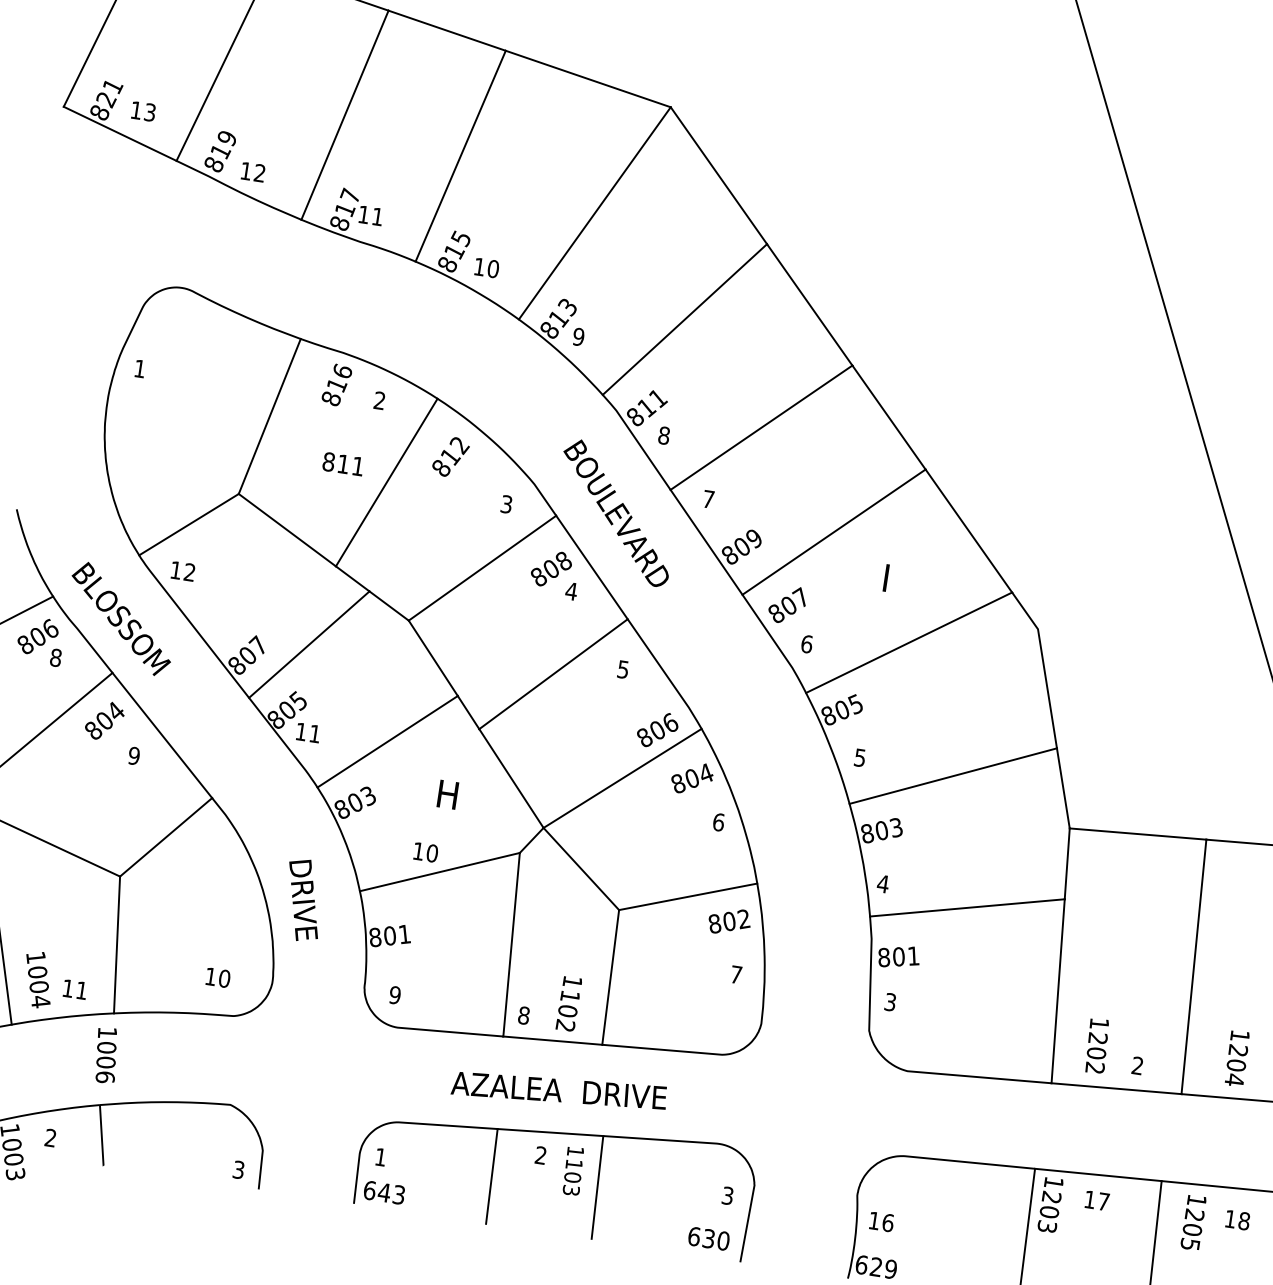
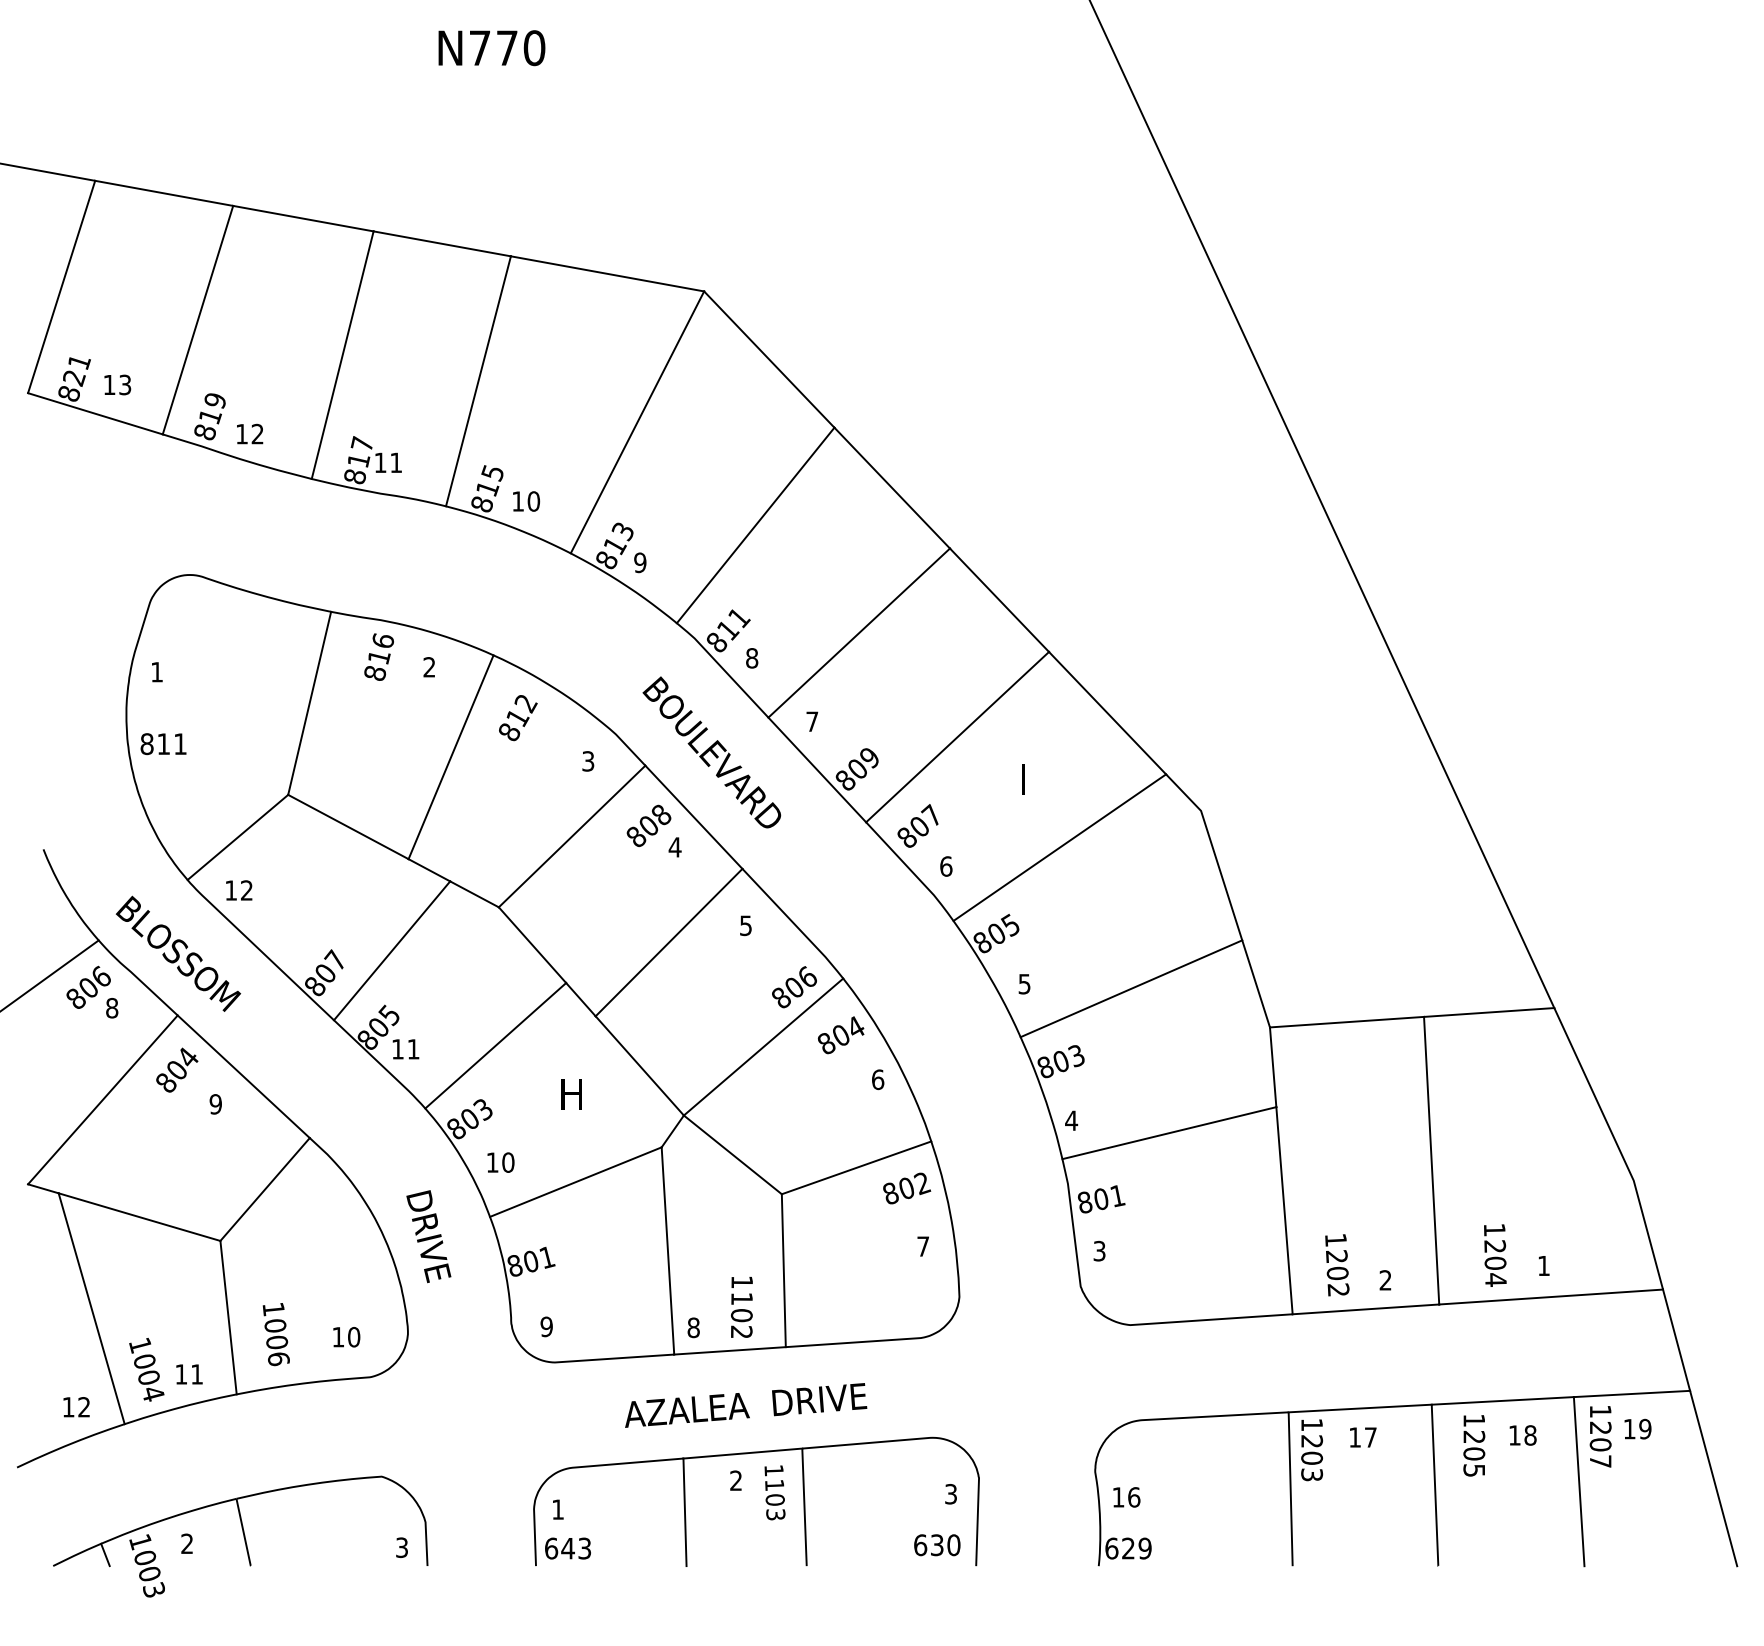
text: (343, 464) -> (163, 744), moved
text: (425, 852) -> (500, 1162), moved
text: (105, 1055) -> (275, 1334), moved

